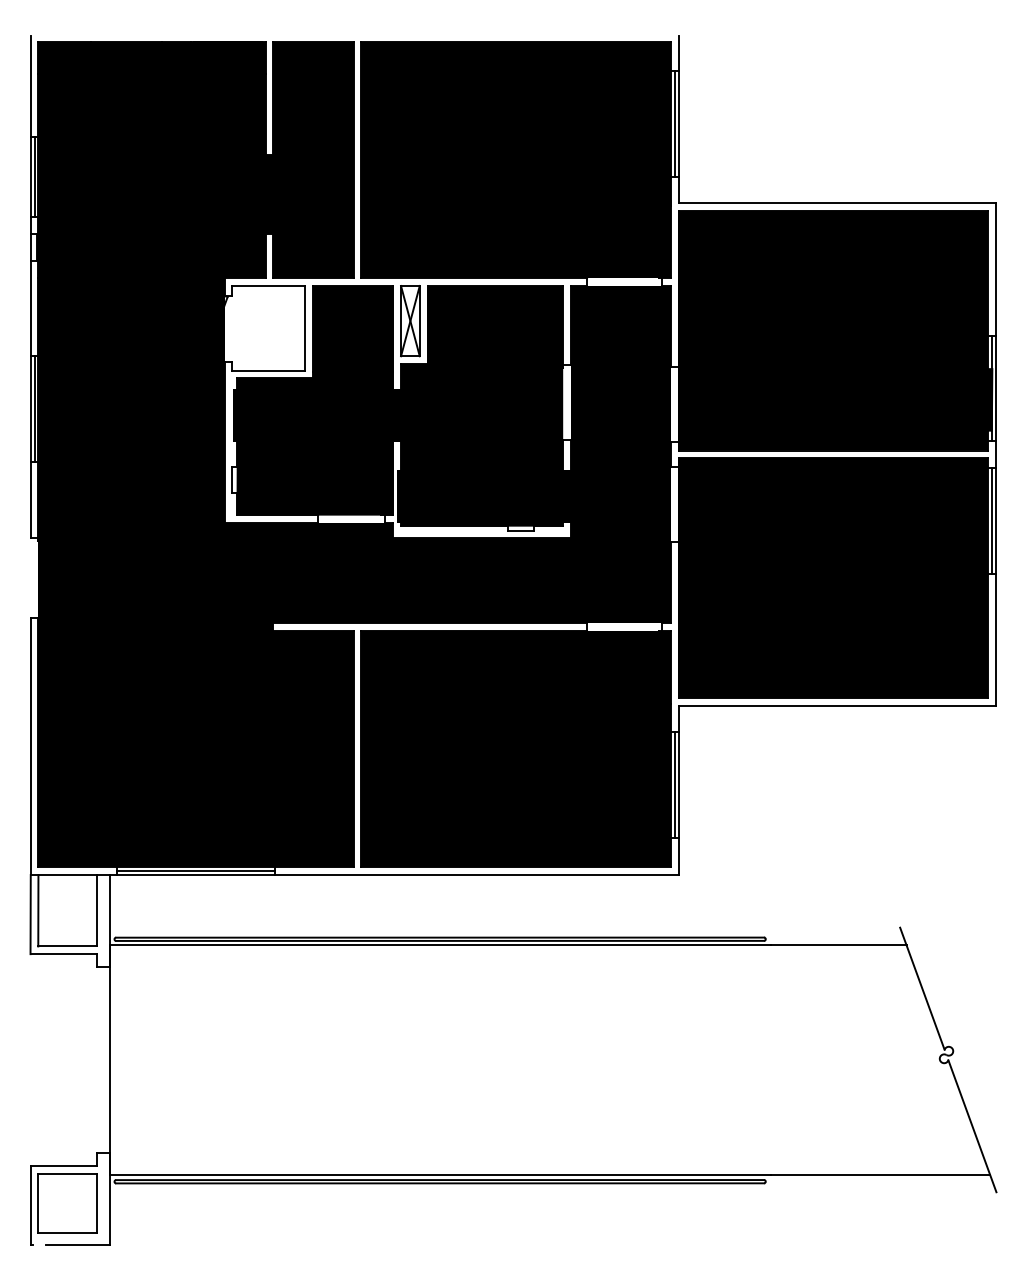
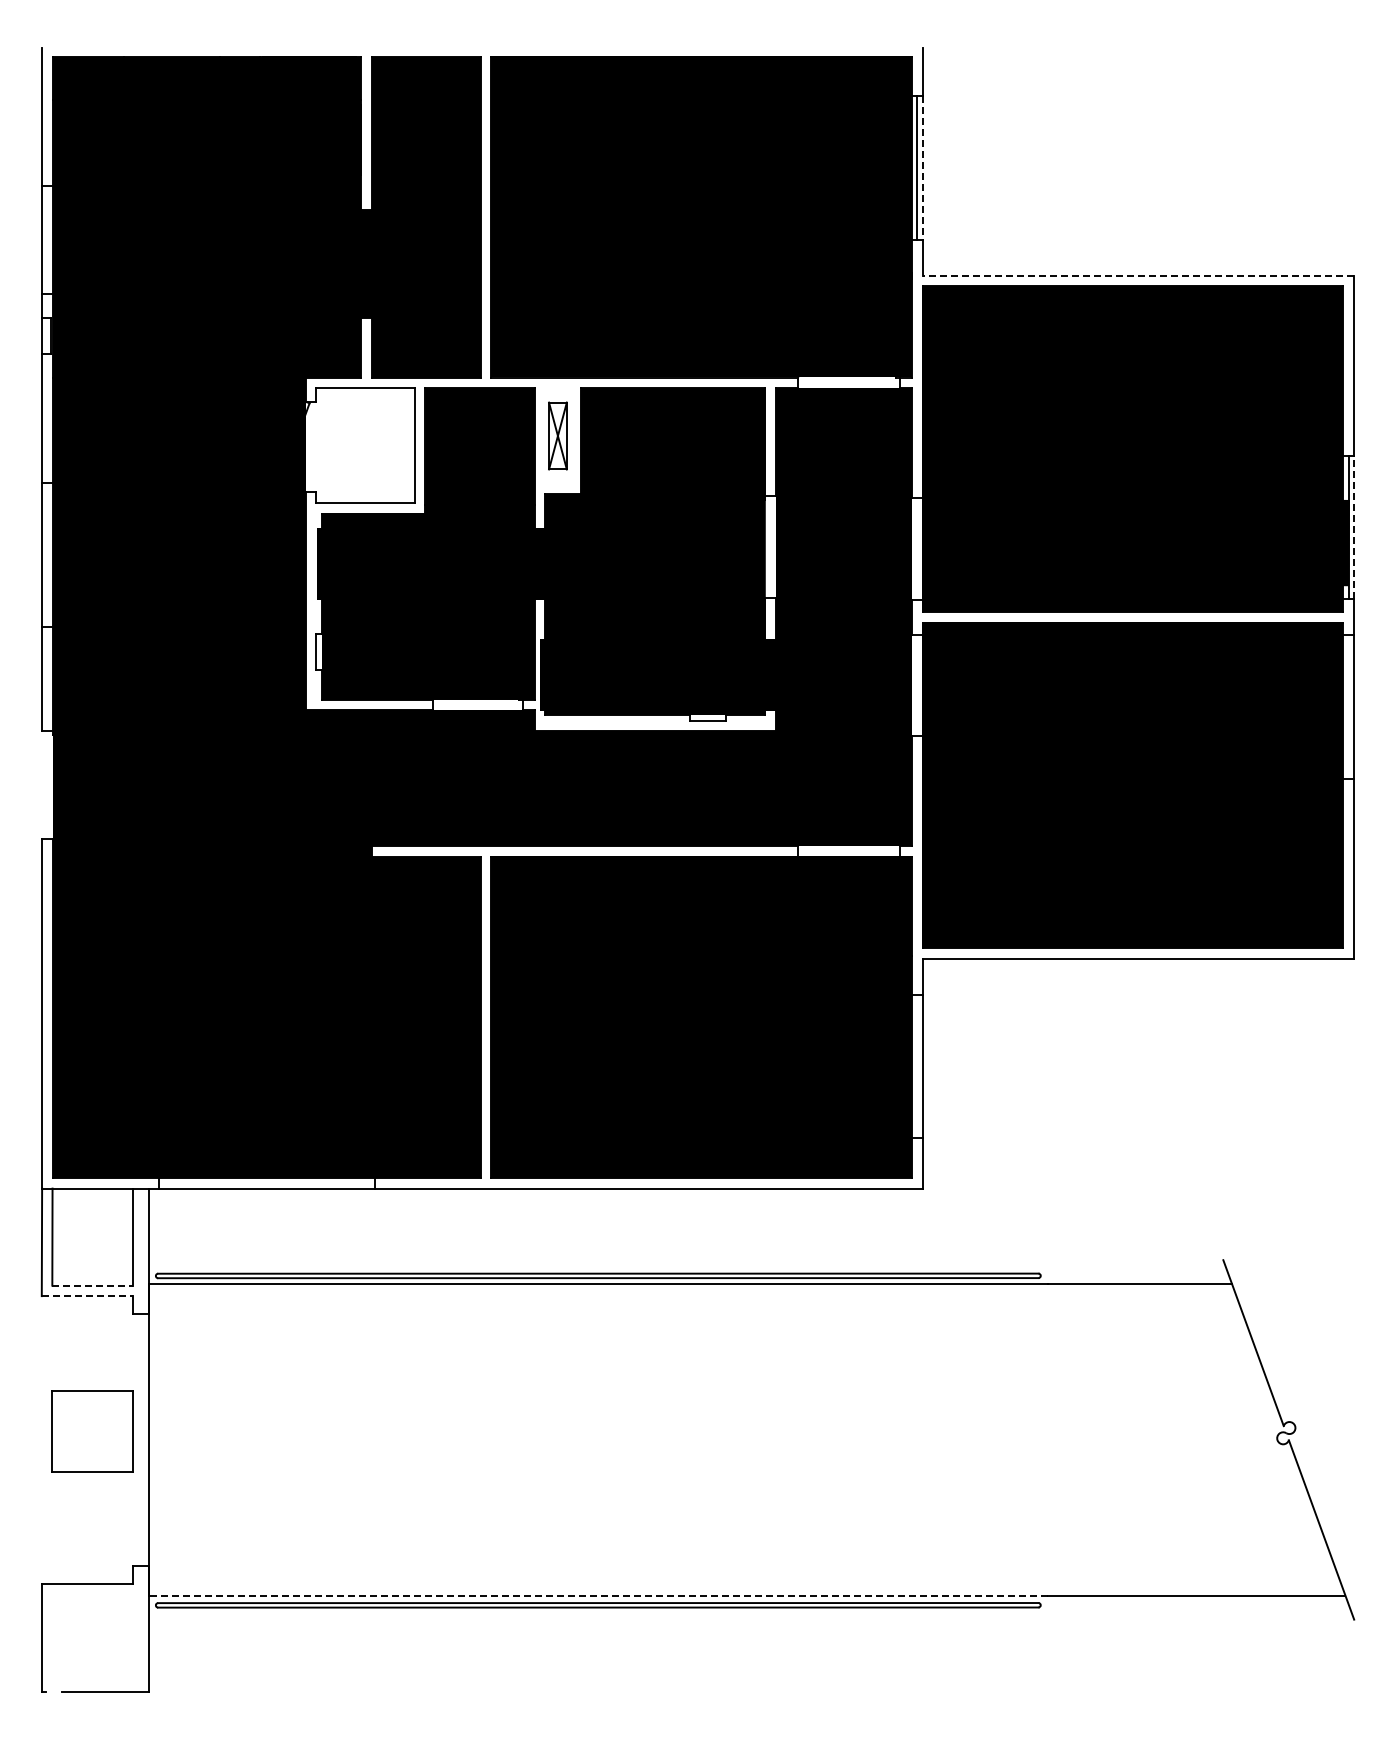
line: (678, 124) -> (922, 168), solid -> dashed
line: (34, 176) -> (47, 239), removed
line: (837, 203) -> (1138, 276), solid -> dashed
part: (410, 320) -> (557, 435), size x0.7
line: (995, 388) -> (1353, 527), solid -> dashed
line: (34, 408) -> (47, 554), removed
line: (992, 520) -> (1348, 707), removed
line: (675, 785) -> (917, 1066), removed
line: (195, 871) -> (266, 1183), removed
line: (68, 946) -> (93, 1285), solid -> dashed
line: (64, 954) -> (87, 1296), solid -> dashed
line: (439, 1174) -> (597, 1595), solid -> dashed
part: (67, 1203) -> (92, 1431), moved

